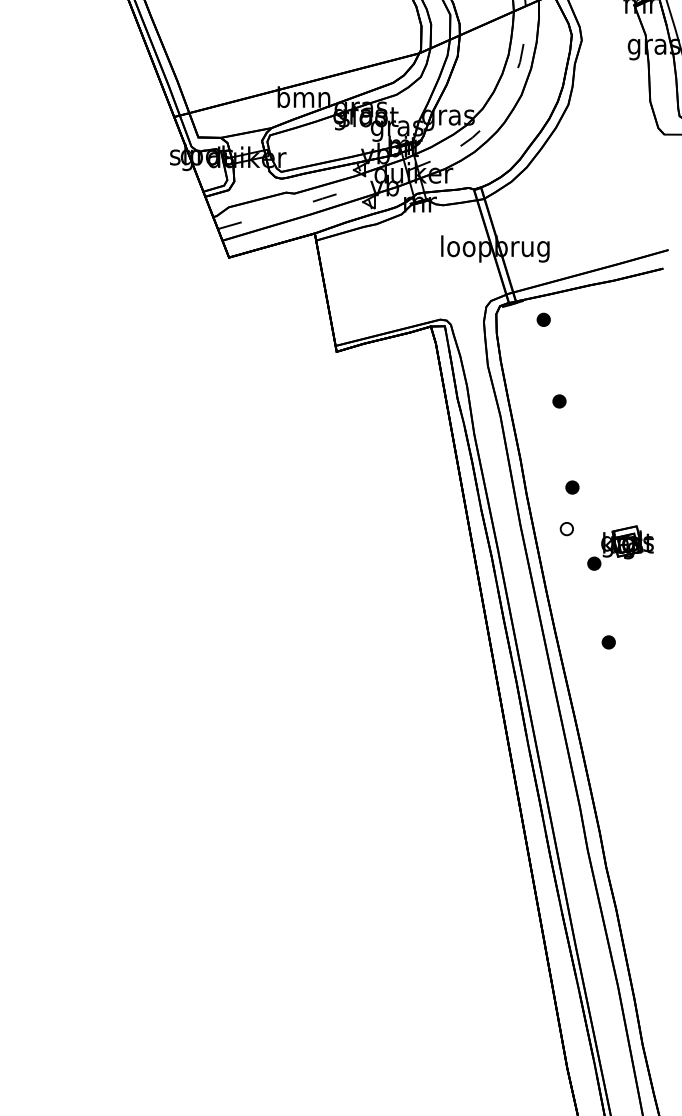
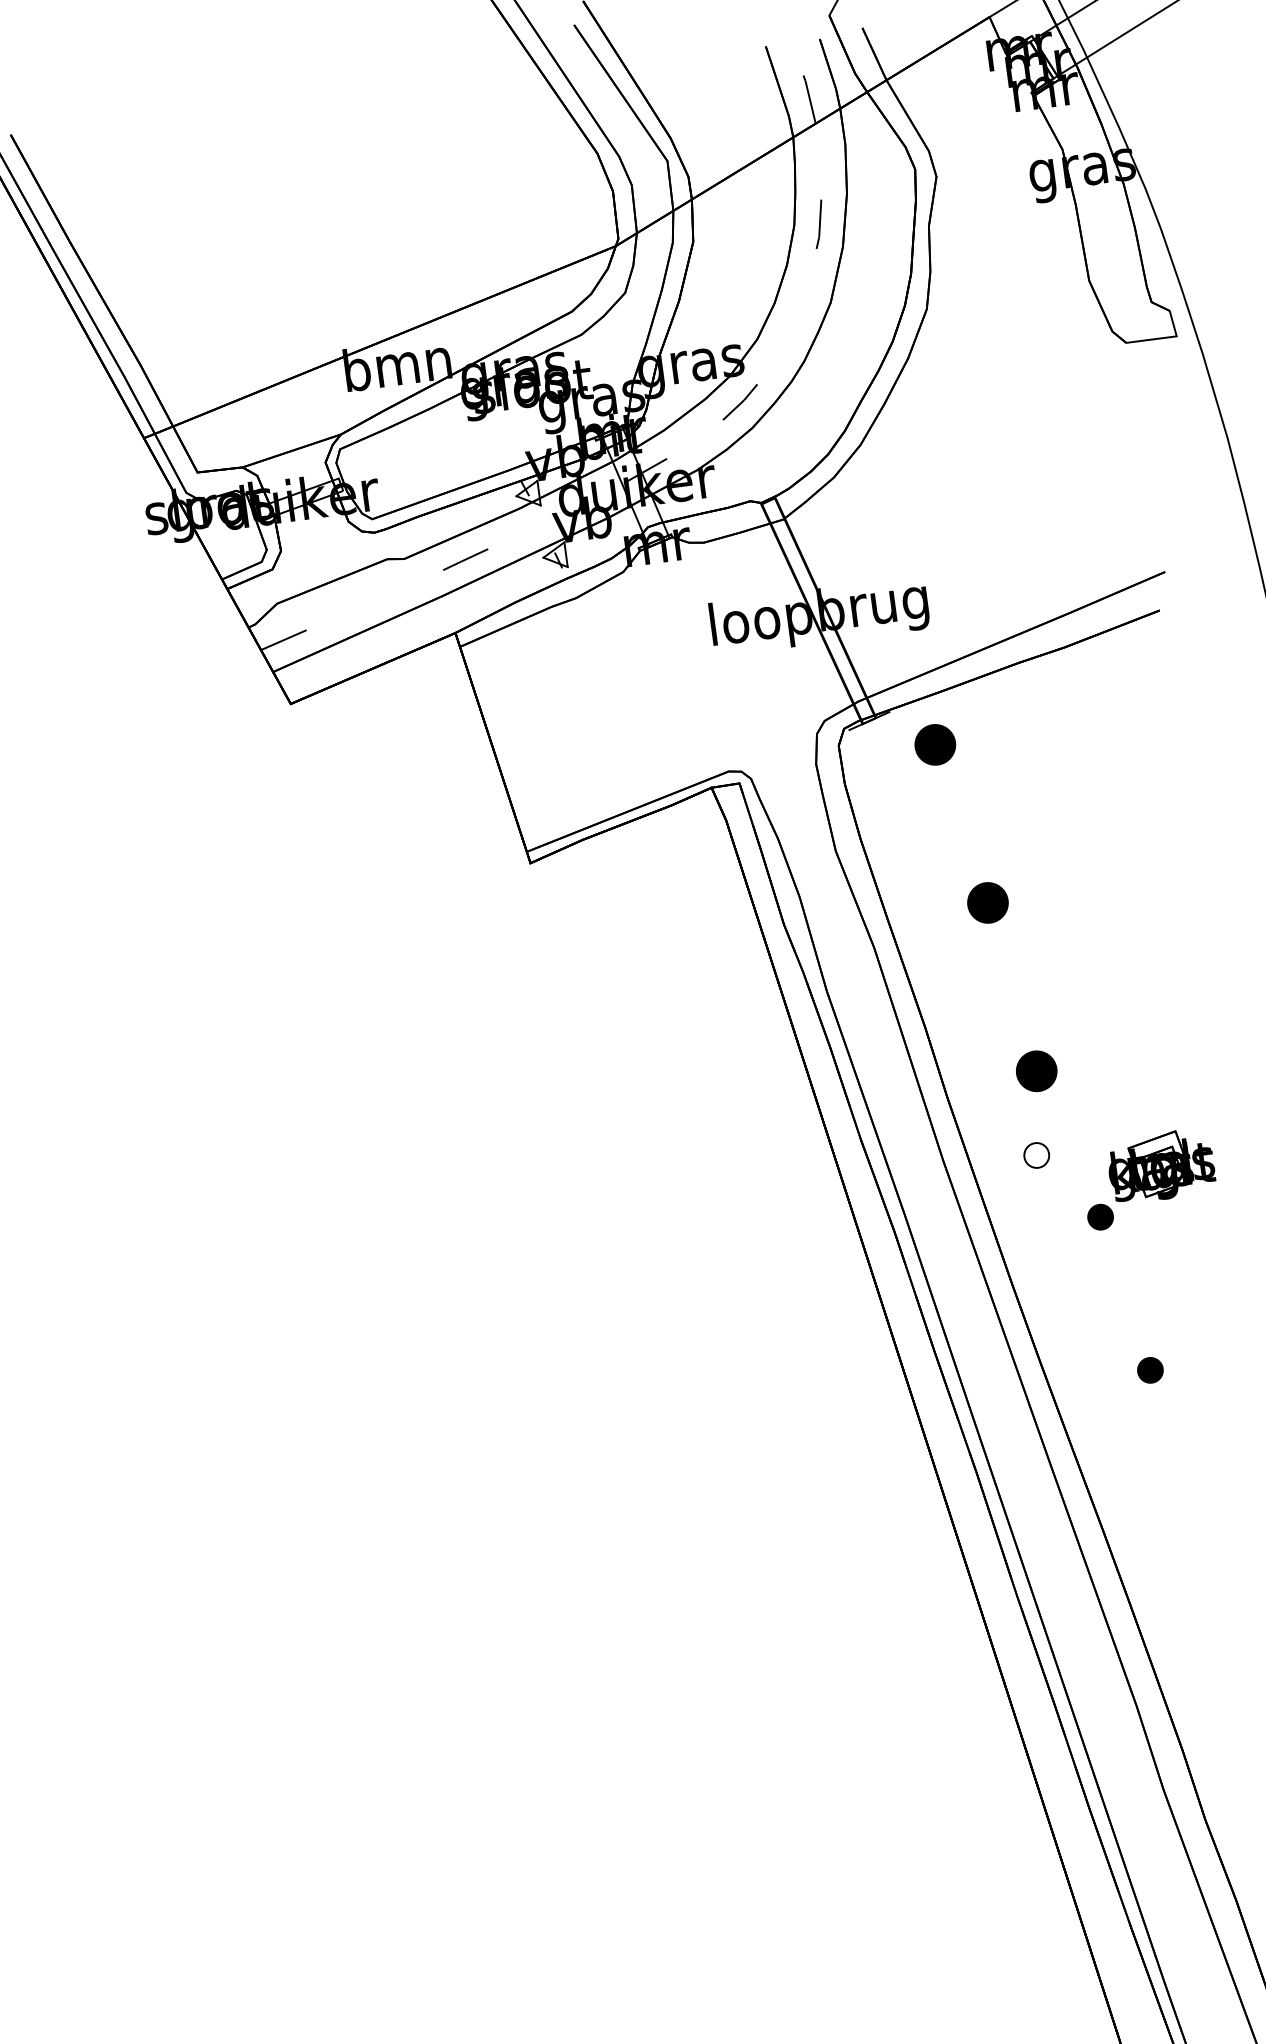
part: (543, 319) -> (934, 743), size x1.6
part: (559, 401) -> (988, 903), size x1.6
part: (572, 487) -> (1036, 1071), size x1.6

